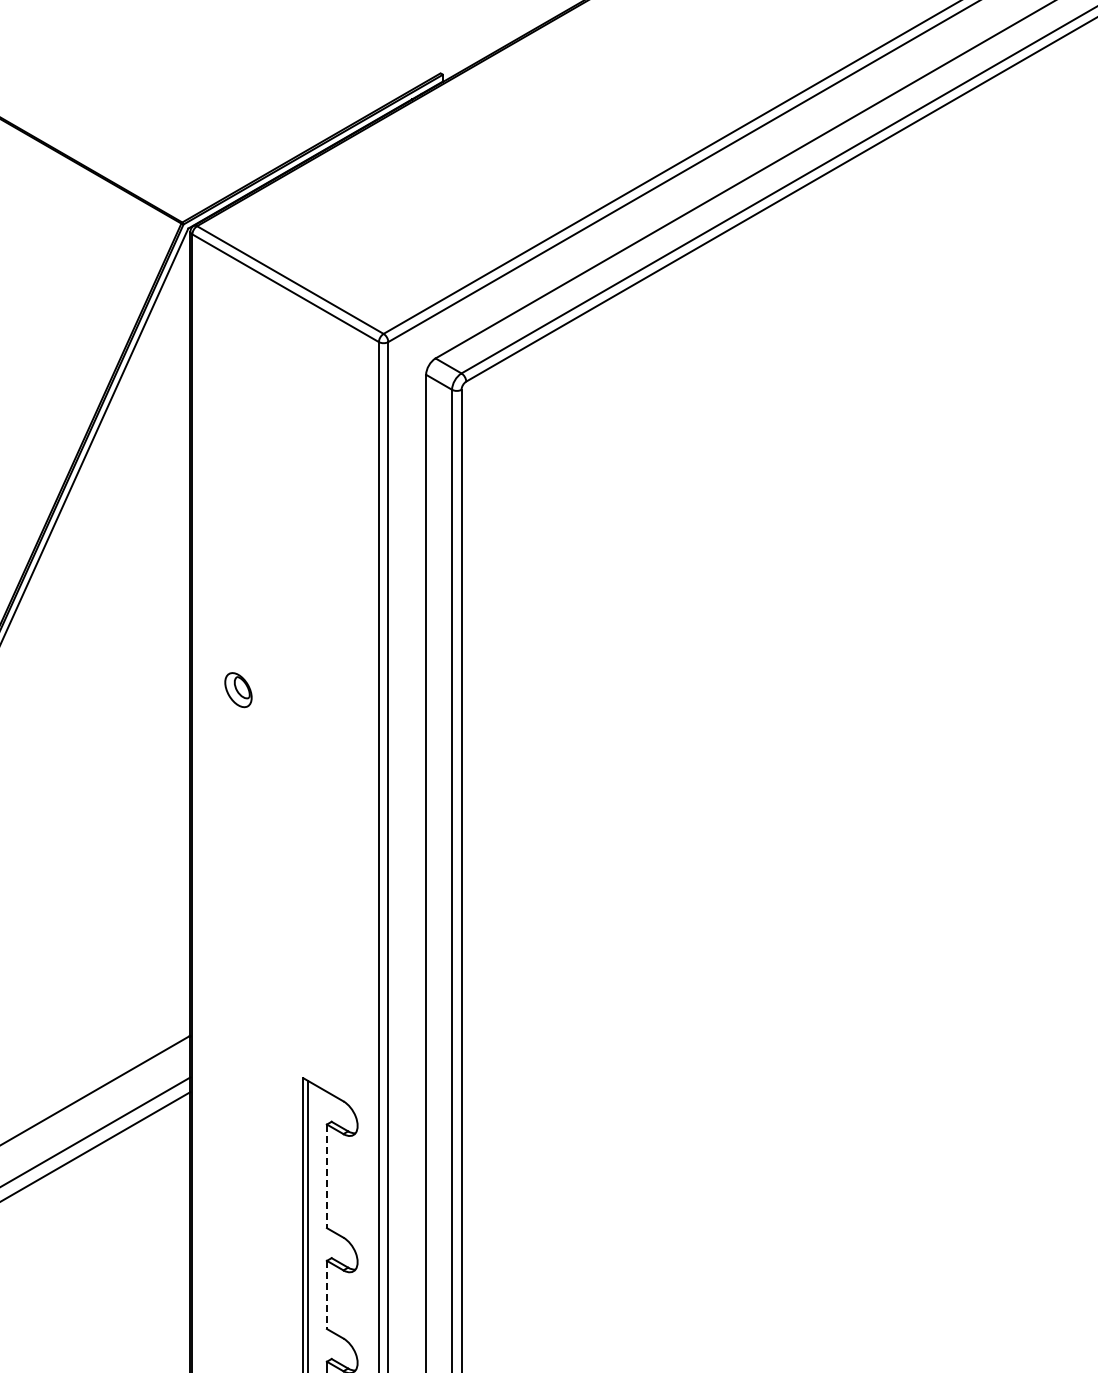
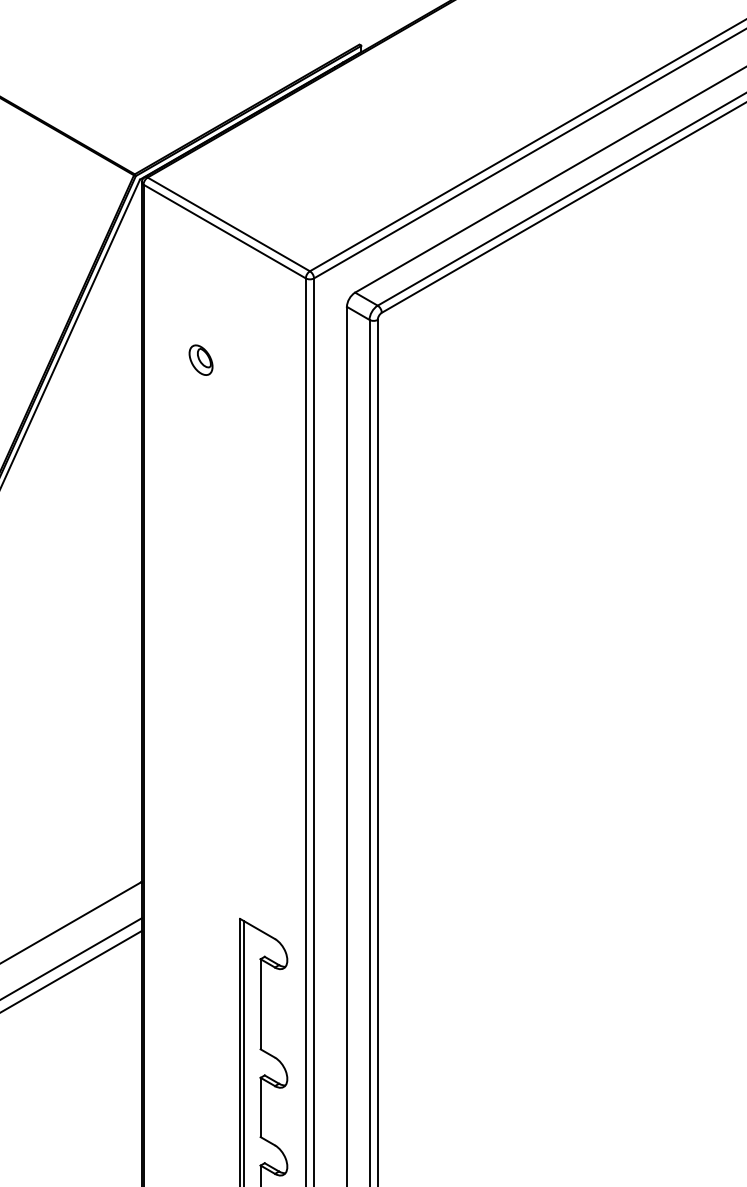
part: (238, 690) -> (201, 360), moved
line: (326, 1176) -> (260, 1004), dashed -> solid
line: (326, 1295) -> (260, 1107), dashed -> solid

